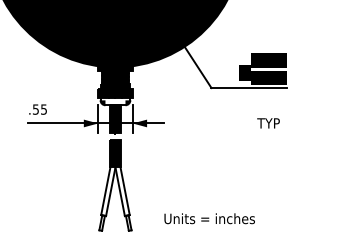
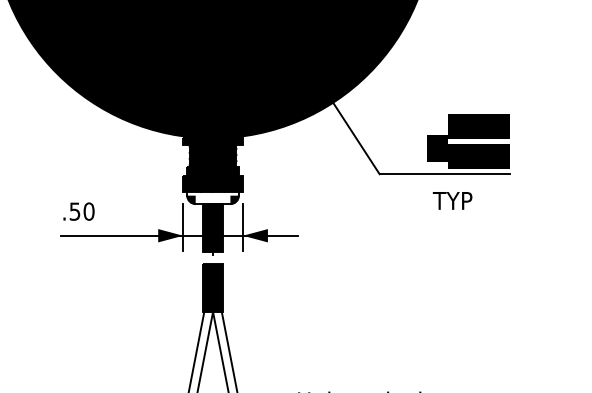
text: (43, 109) -> (88, 211), .55 -> .50
text: (268, 123) -> (452, 201), moved

